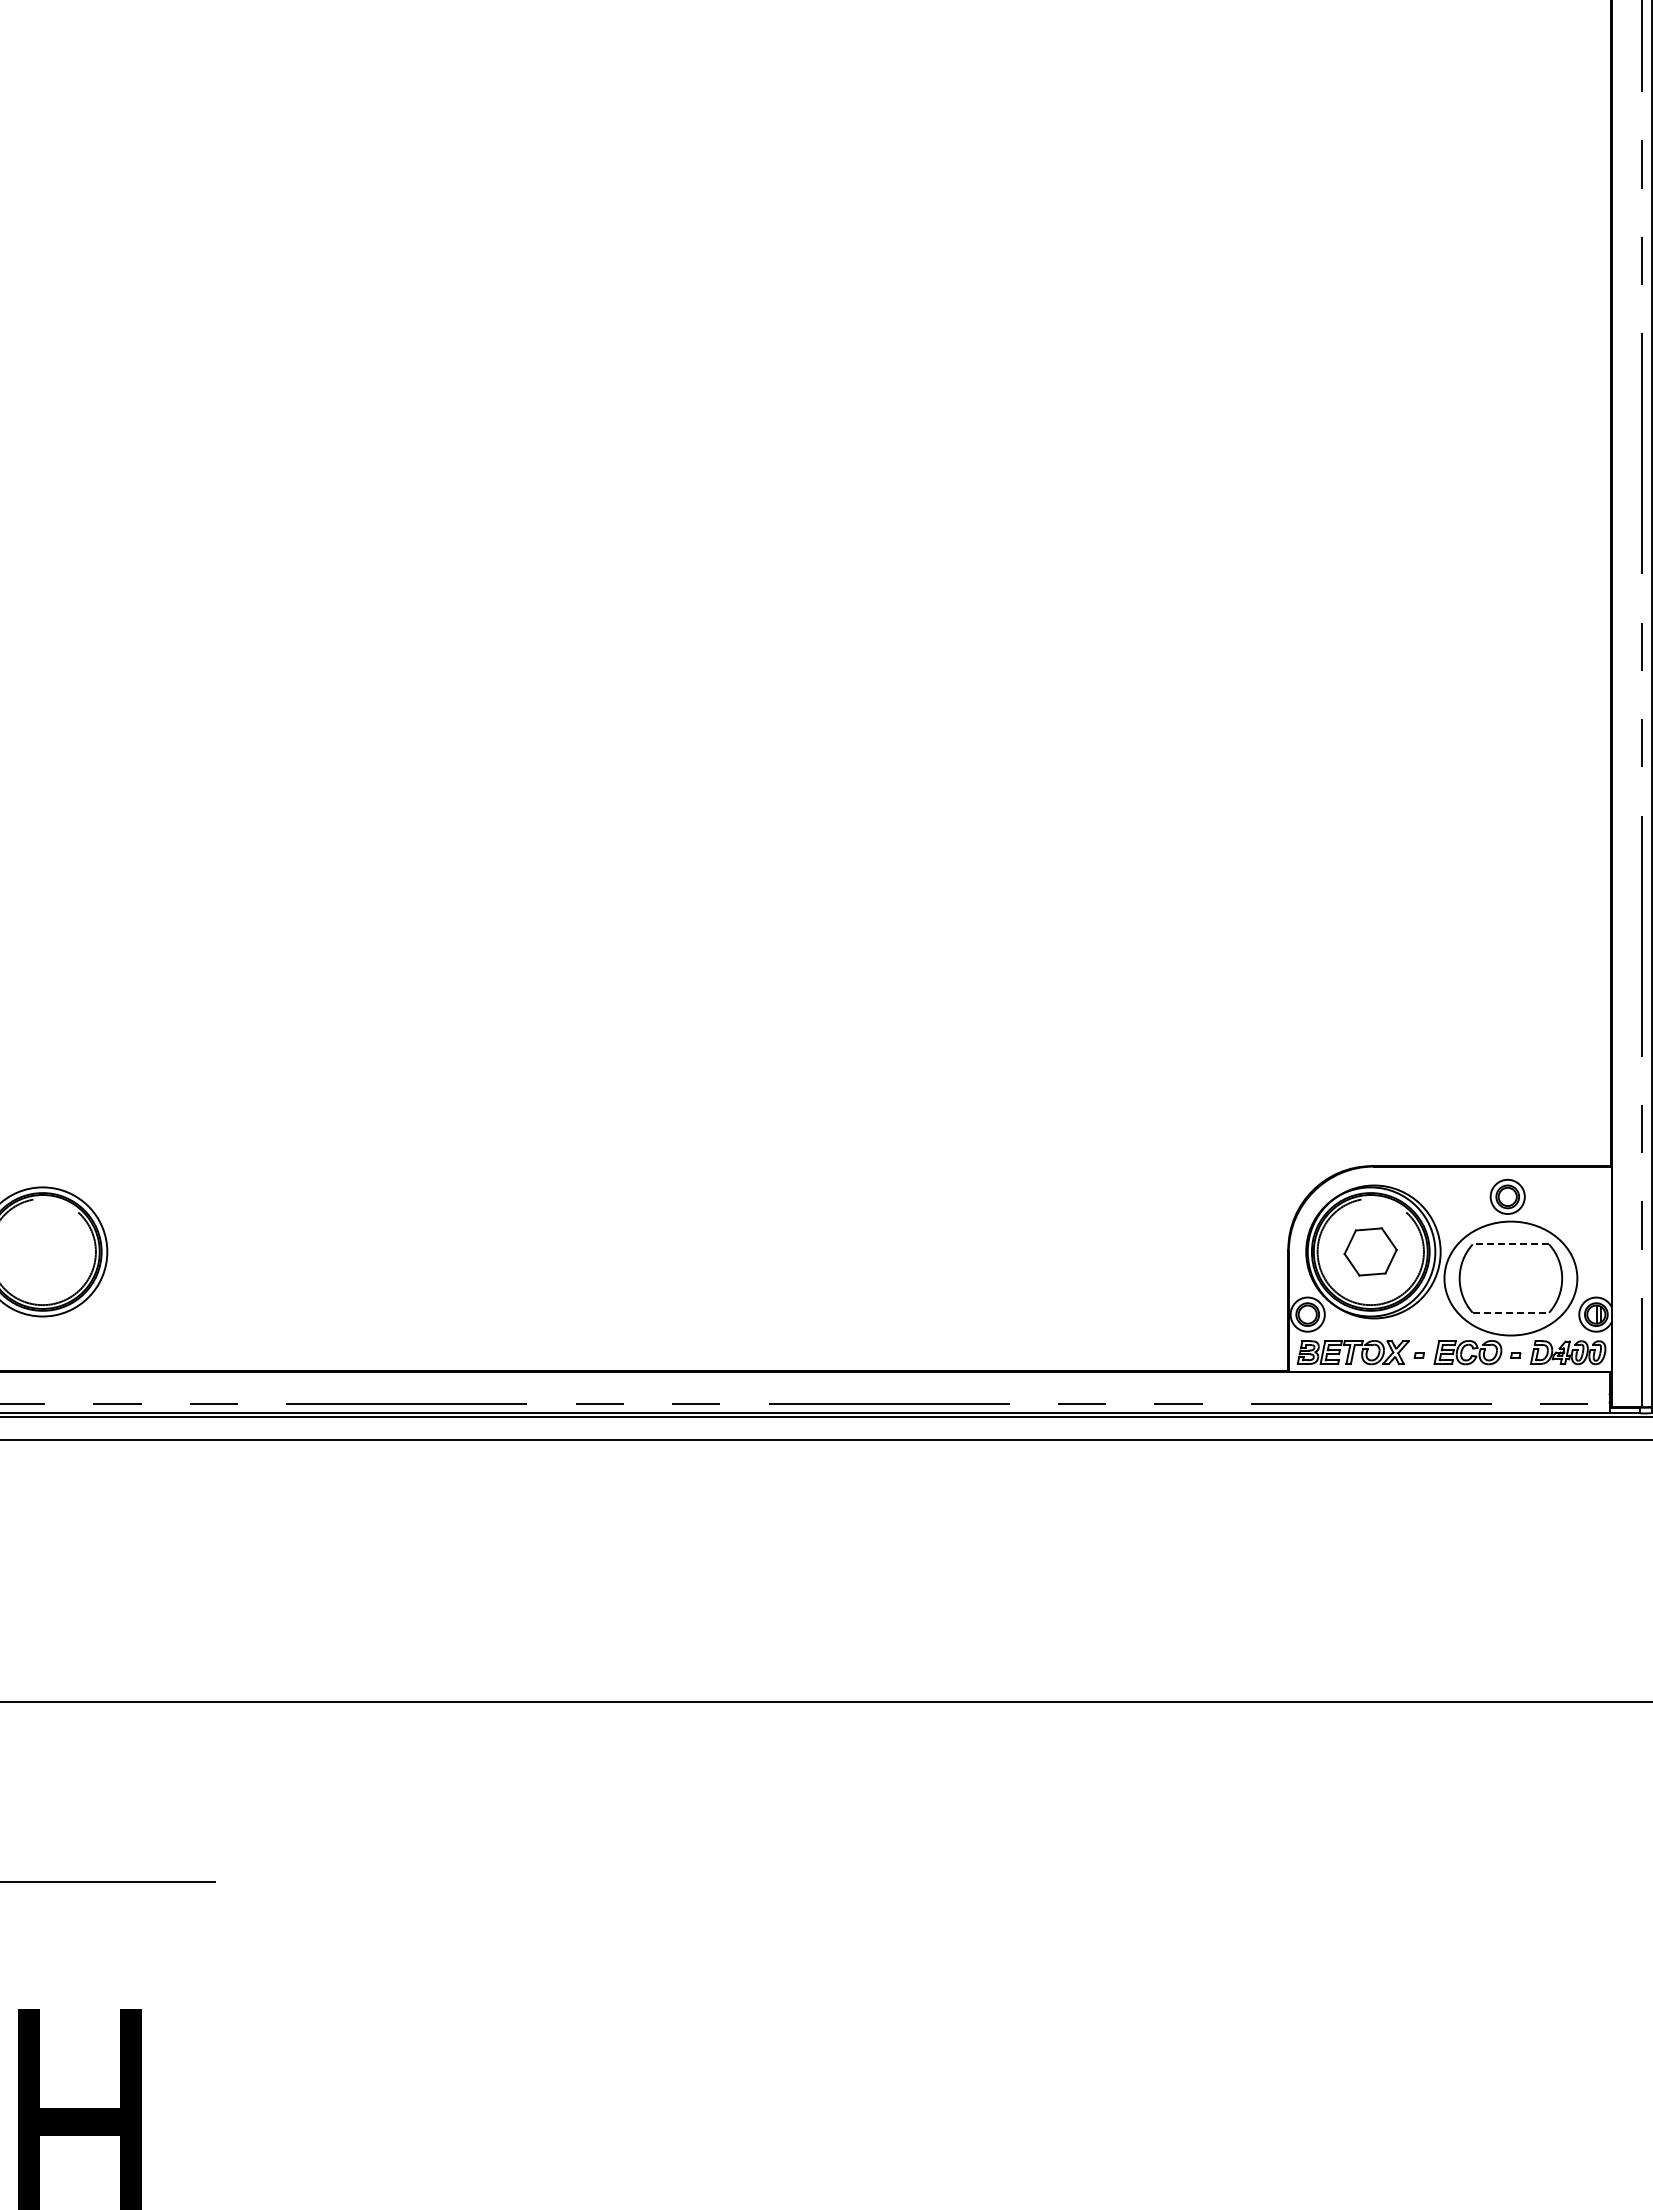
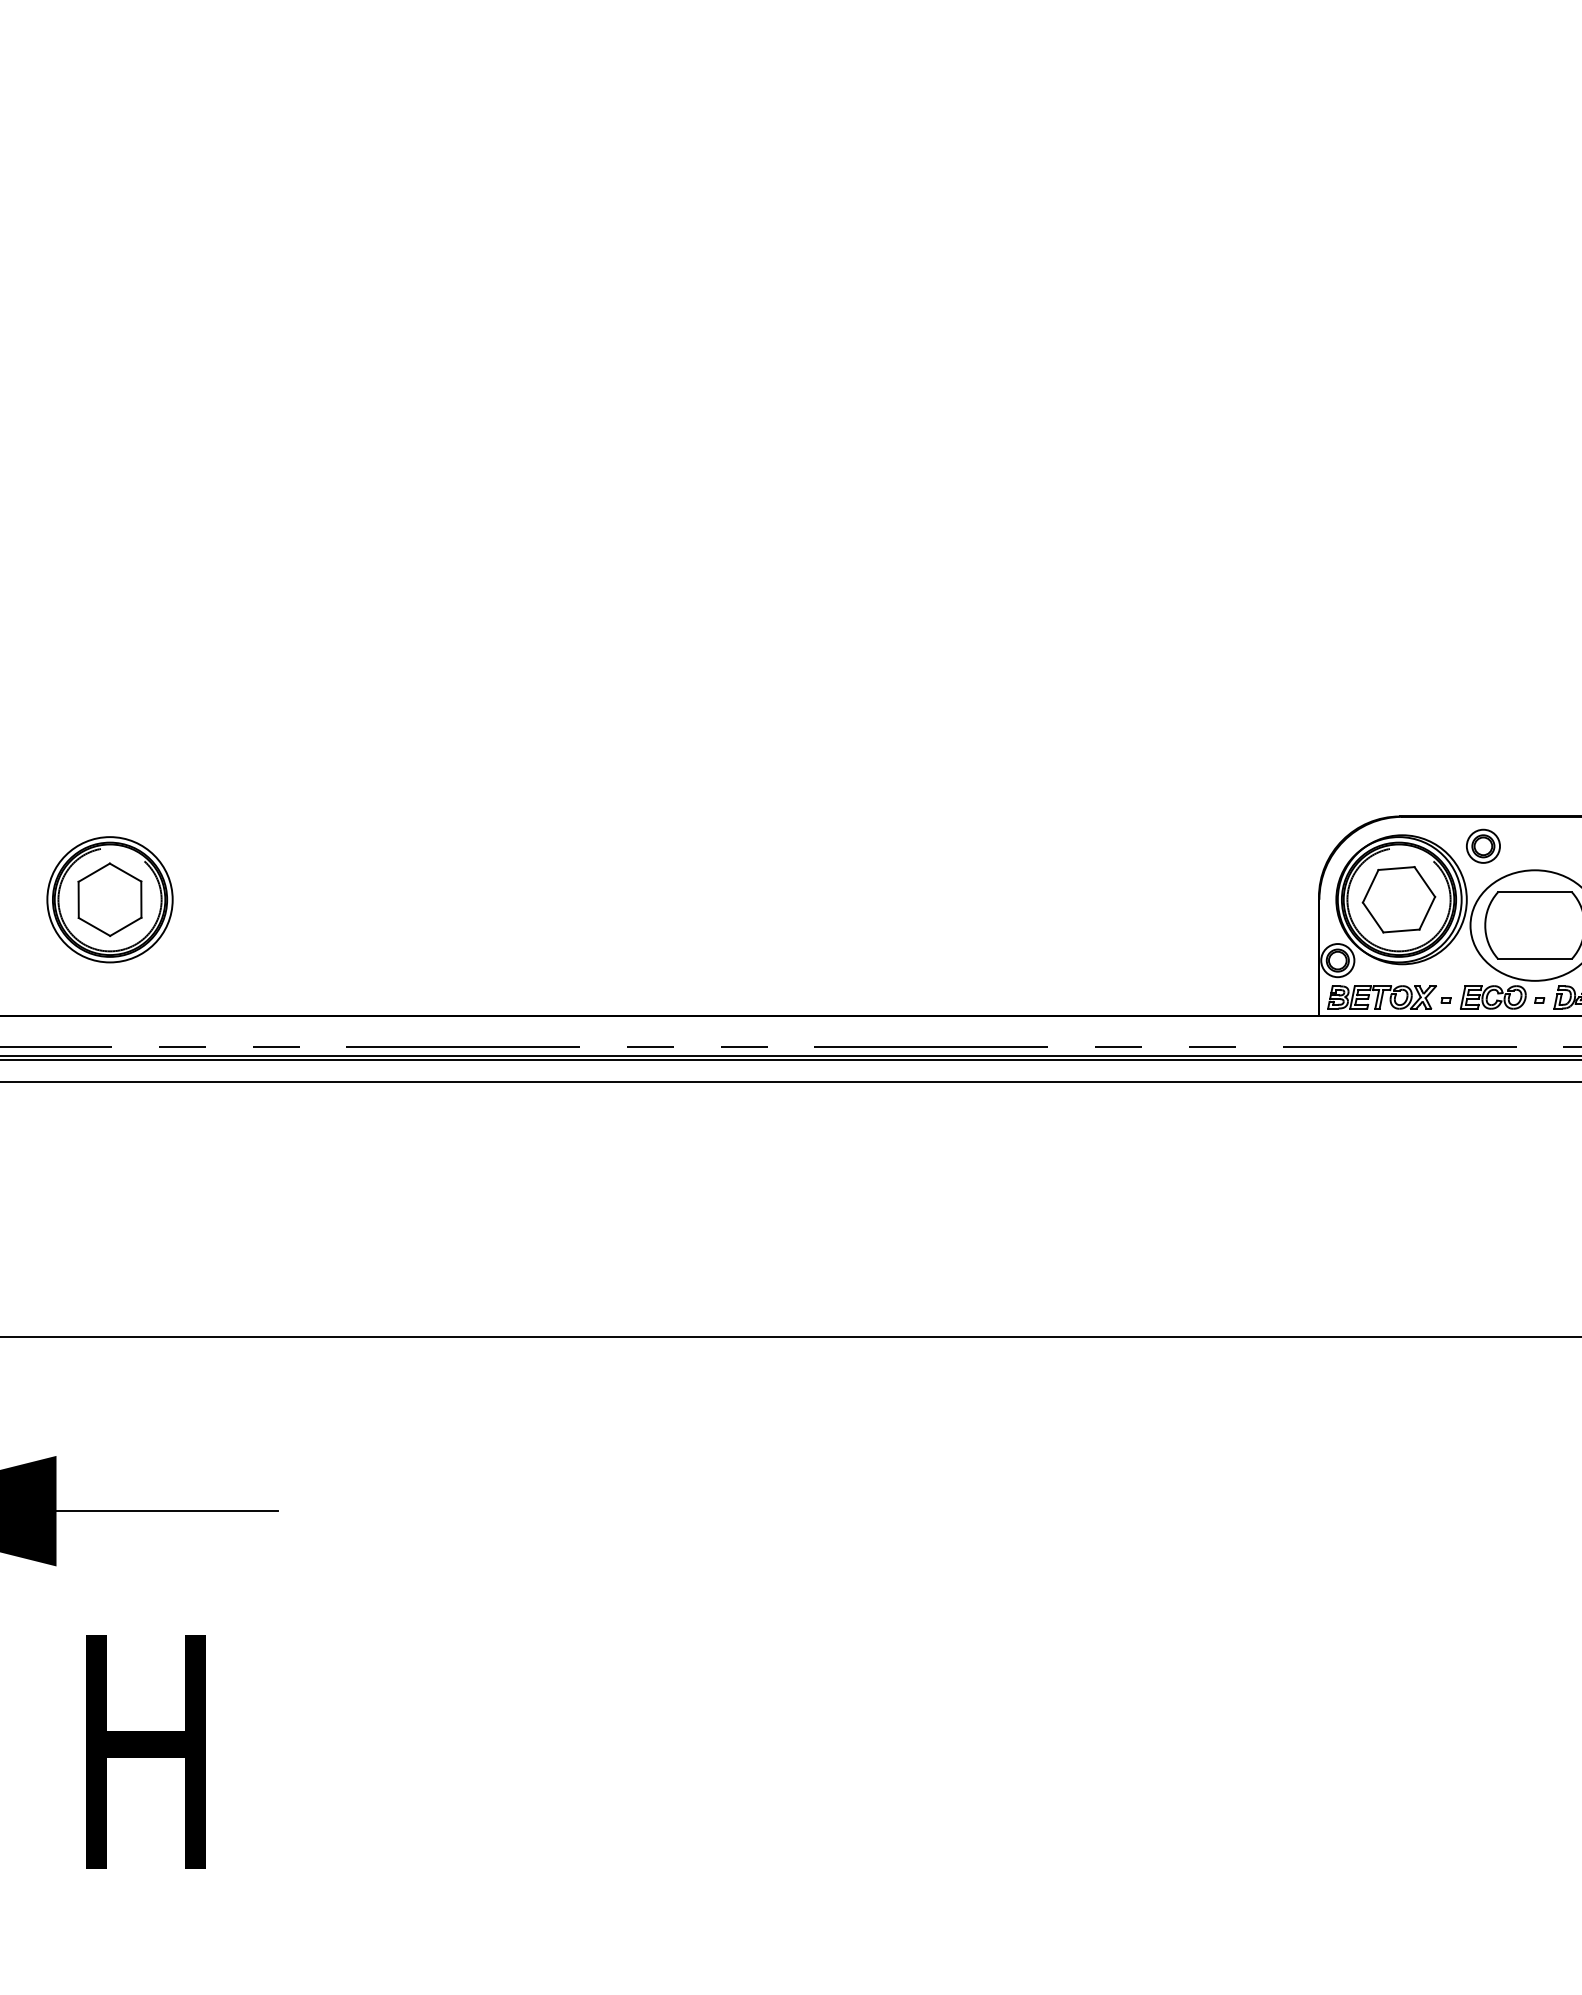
part: (1507, 1196) -> (1483, 845), moved
line: (1510, 1244) -> (1534, 892), dashed -> solid
part: (42, 1251) -> (109, 899), added
part: (1370, 1251) -> (1398, 899), size x1.43
line: (1511, 1312) -> (1535, 958), dashed -> solid

